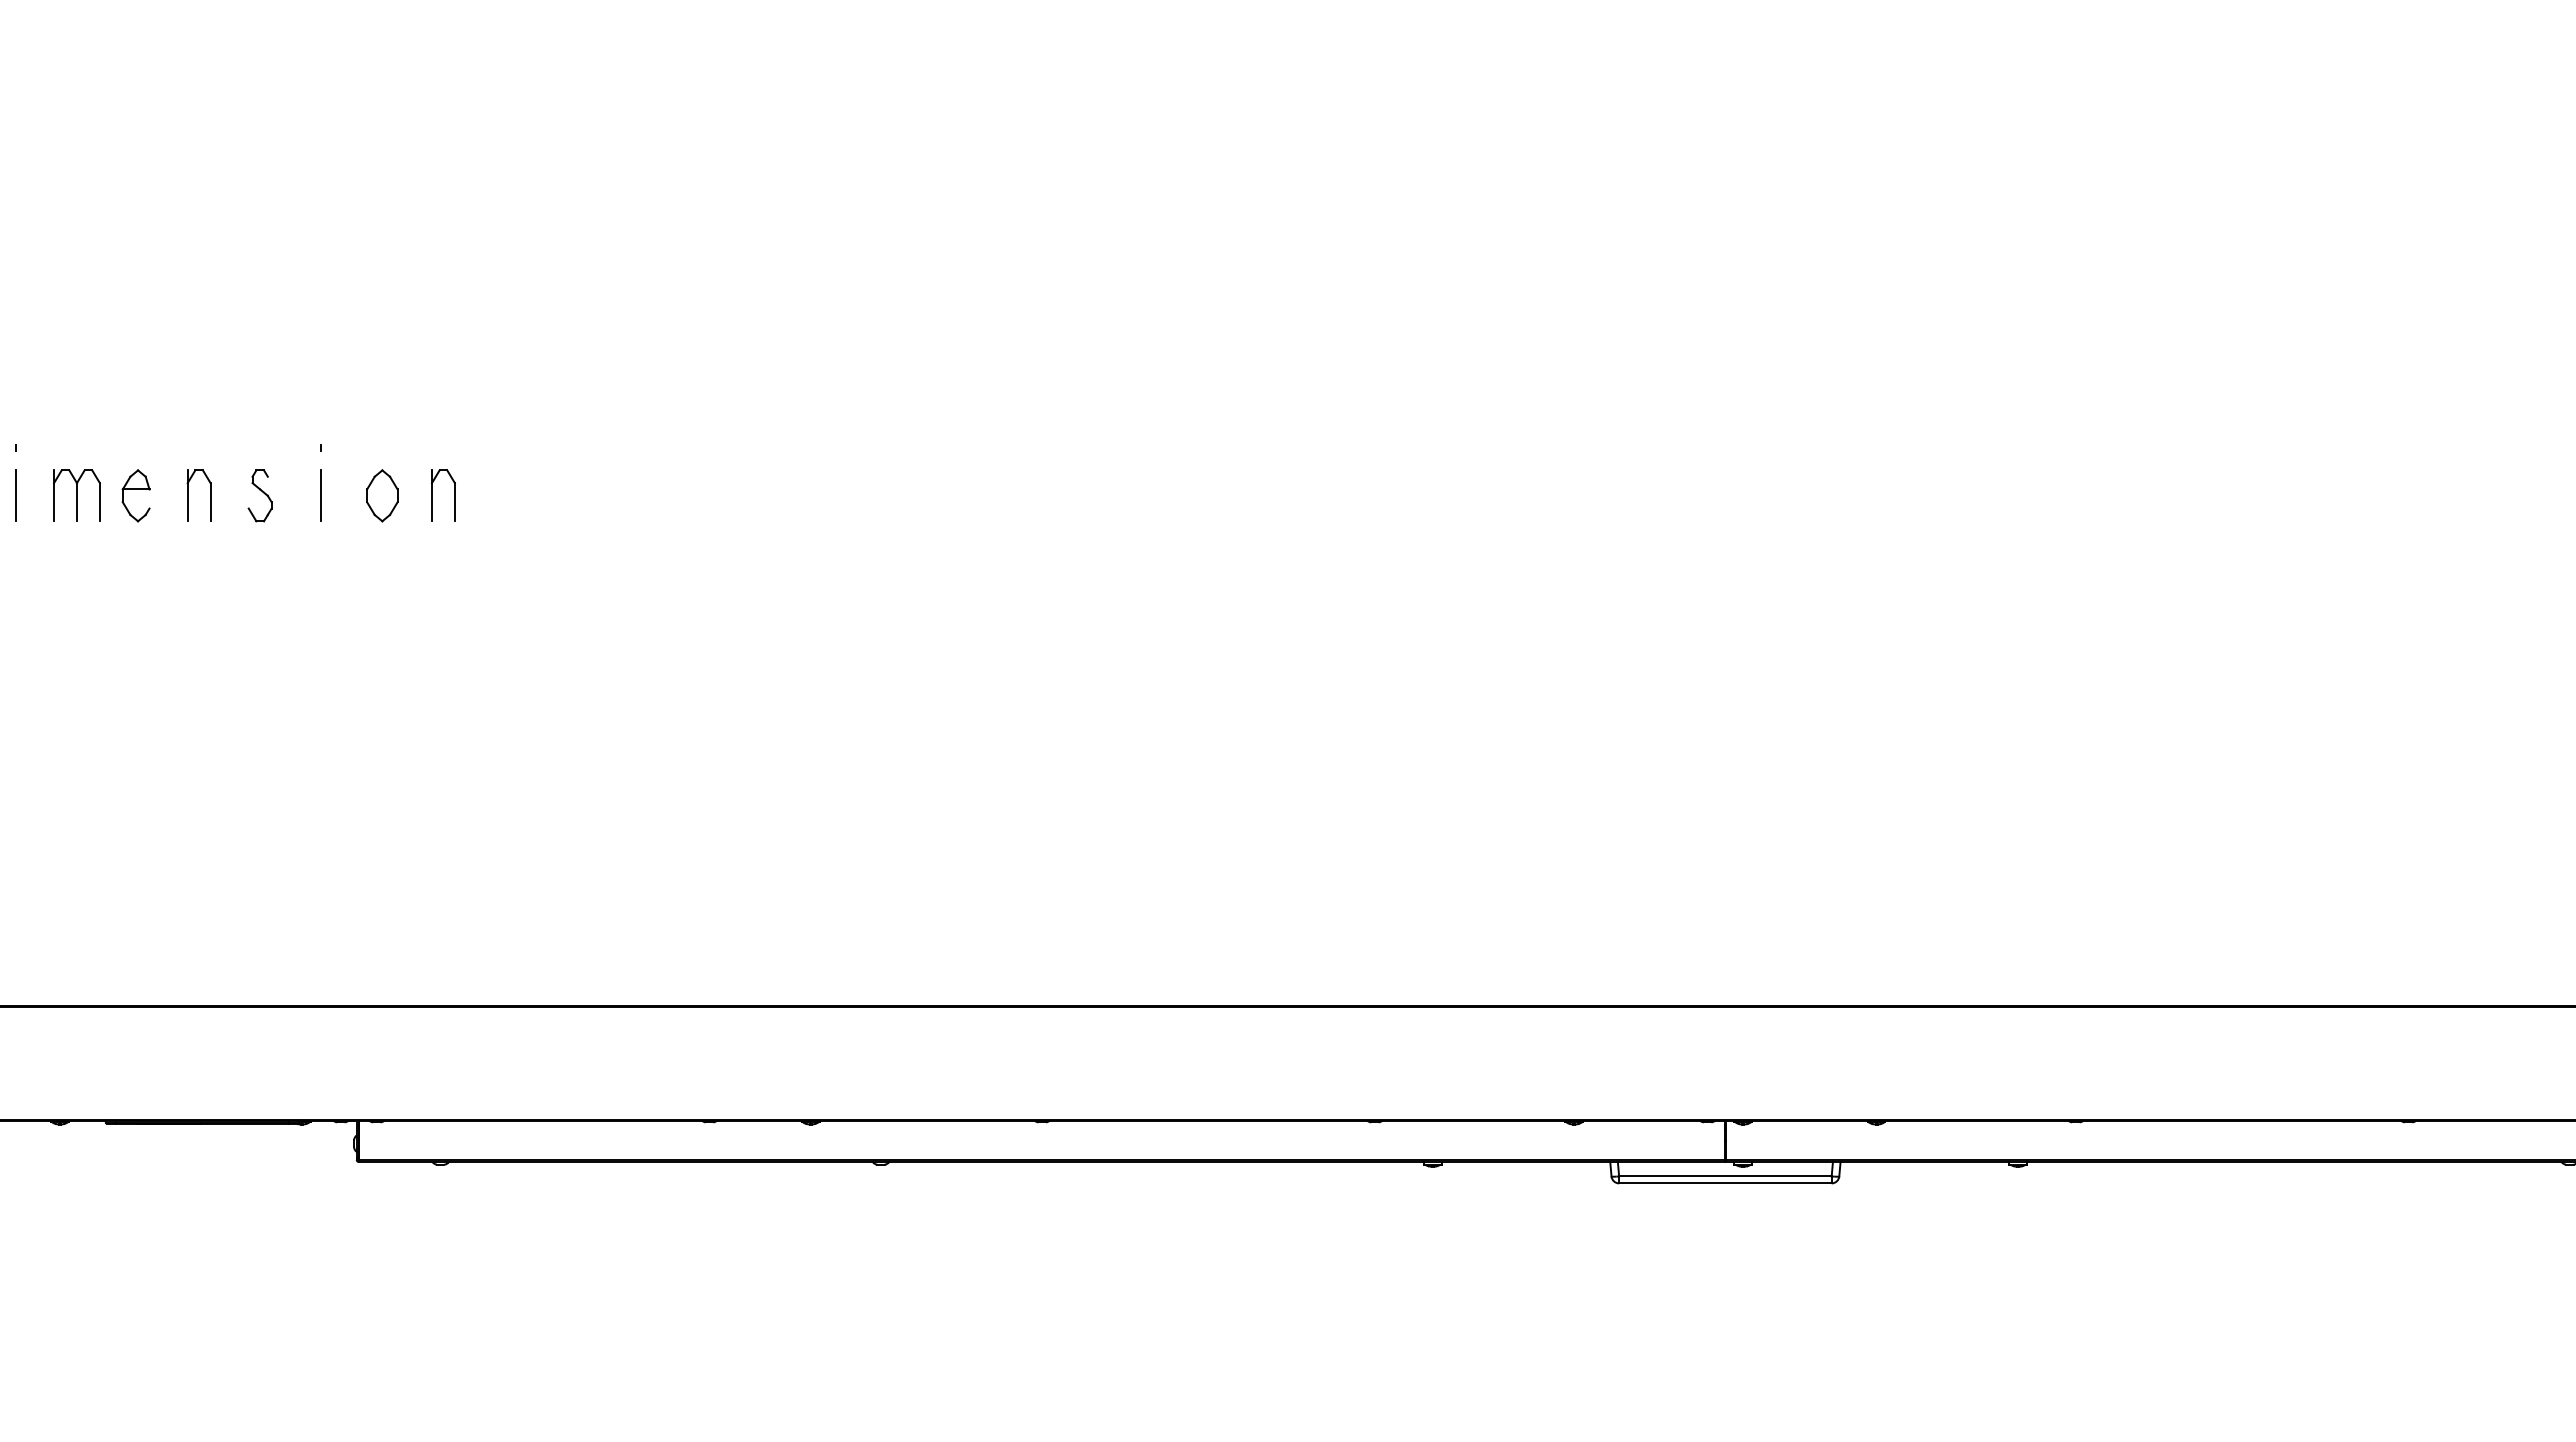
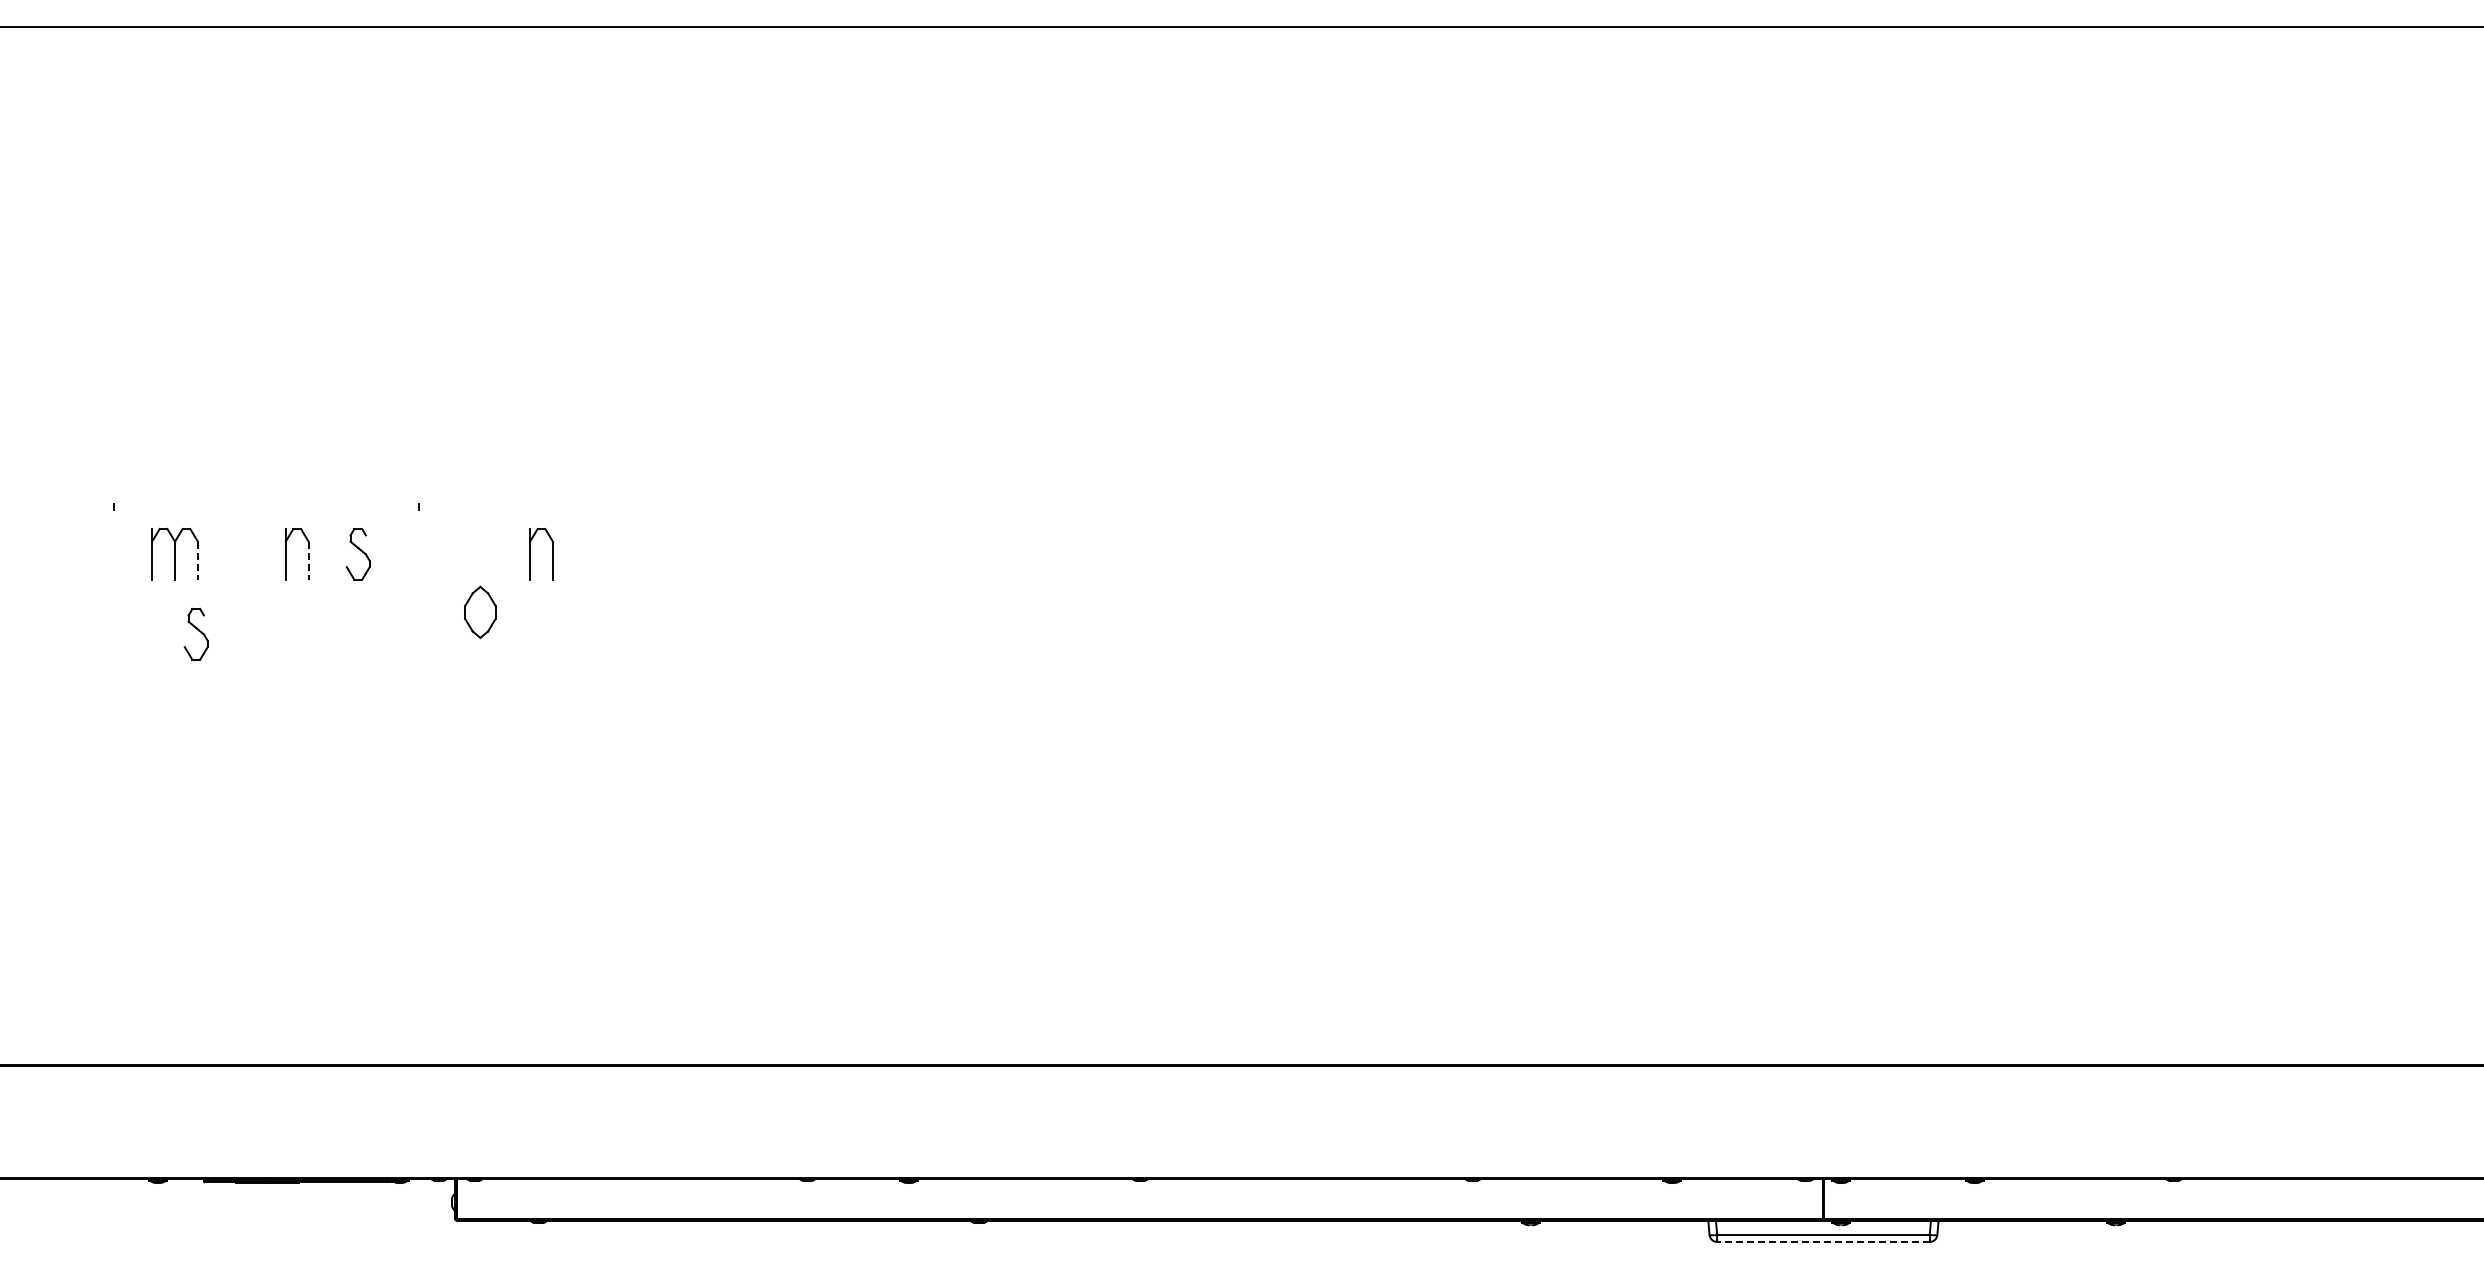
line: (15, 495) -> (113, 554), removed
part: (135, 495) -> (233, 554), removed
line: (321, 495) -> (419, 554), removed
part: (382, 495) -> (480, 612), moved
line: (99, 502) -> (197, 561), solid -> dashed
line: (210, 502) -> (308, 561), solid -> dashed
part: (97, 575) -> (195, 634), added
line: (1724, 1183) -> (1822, 1242), solid -> dashed

